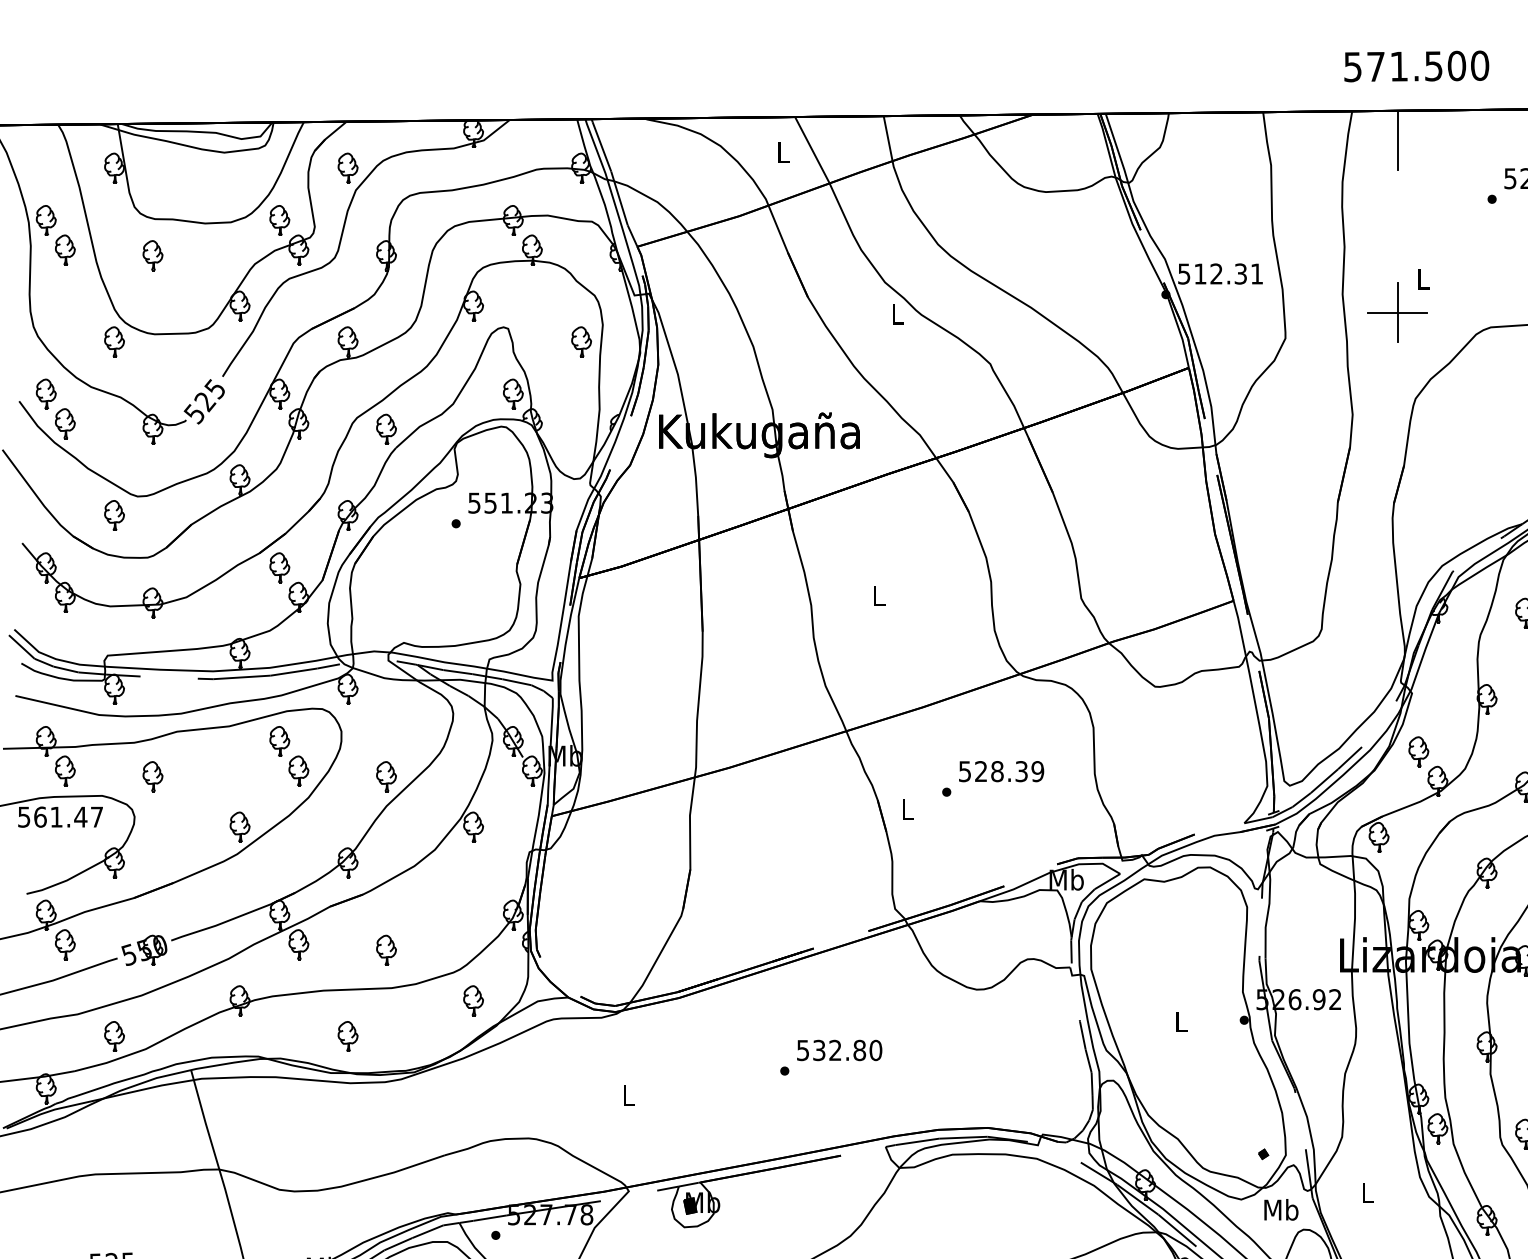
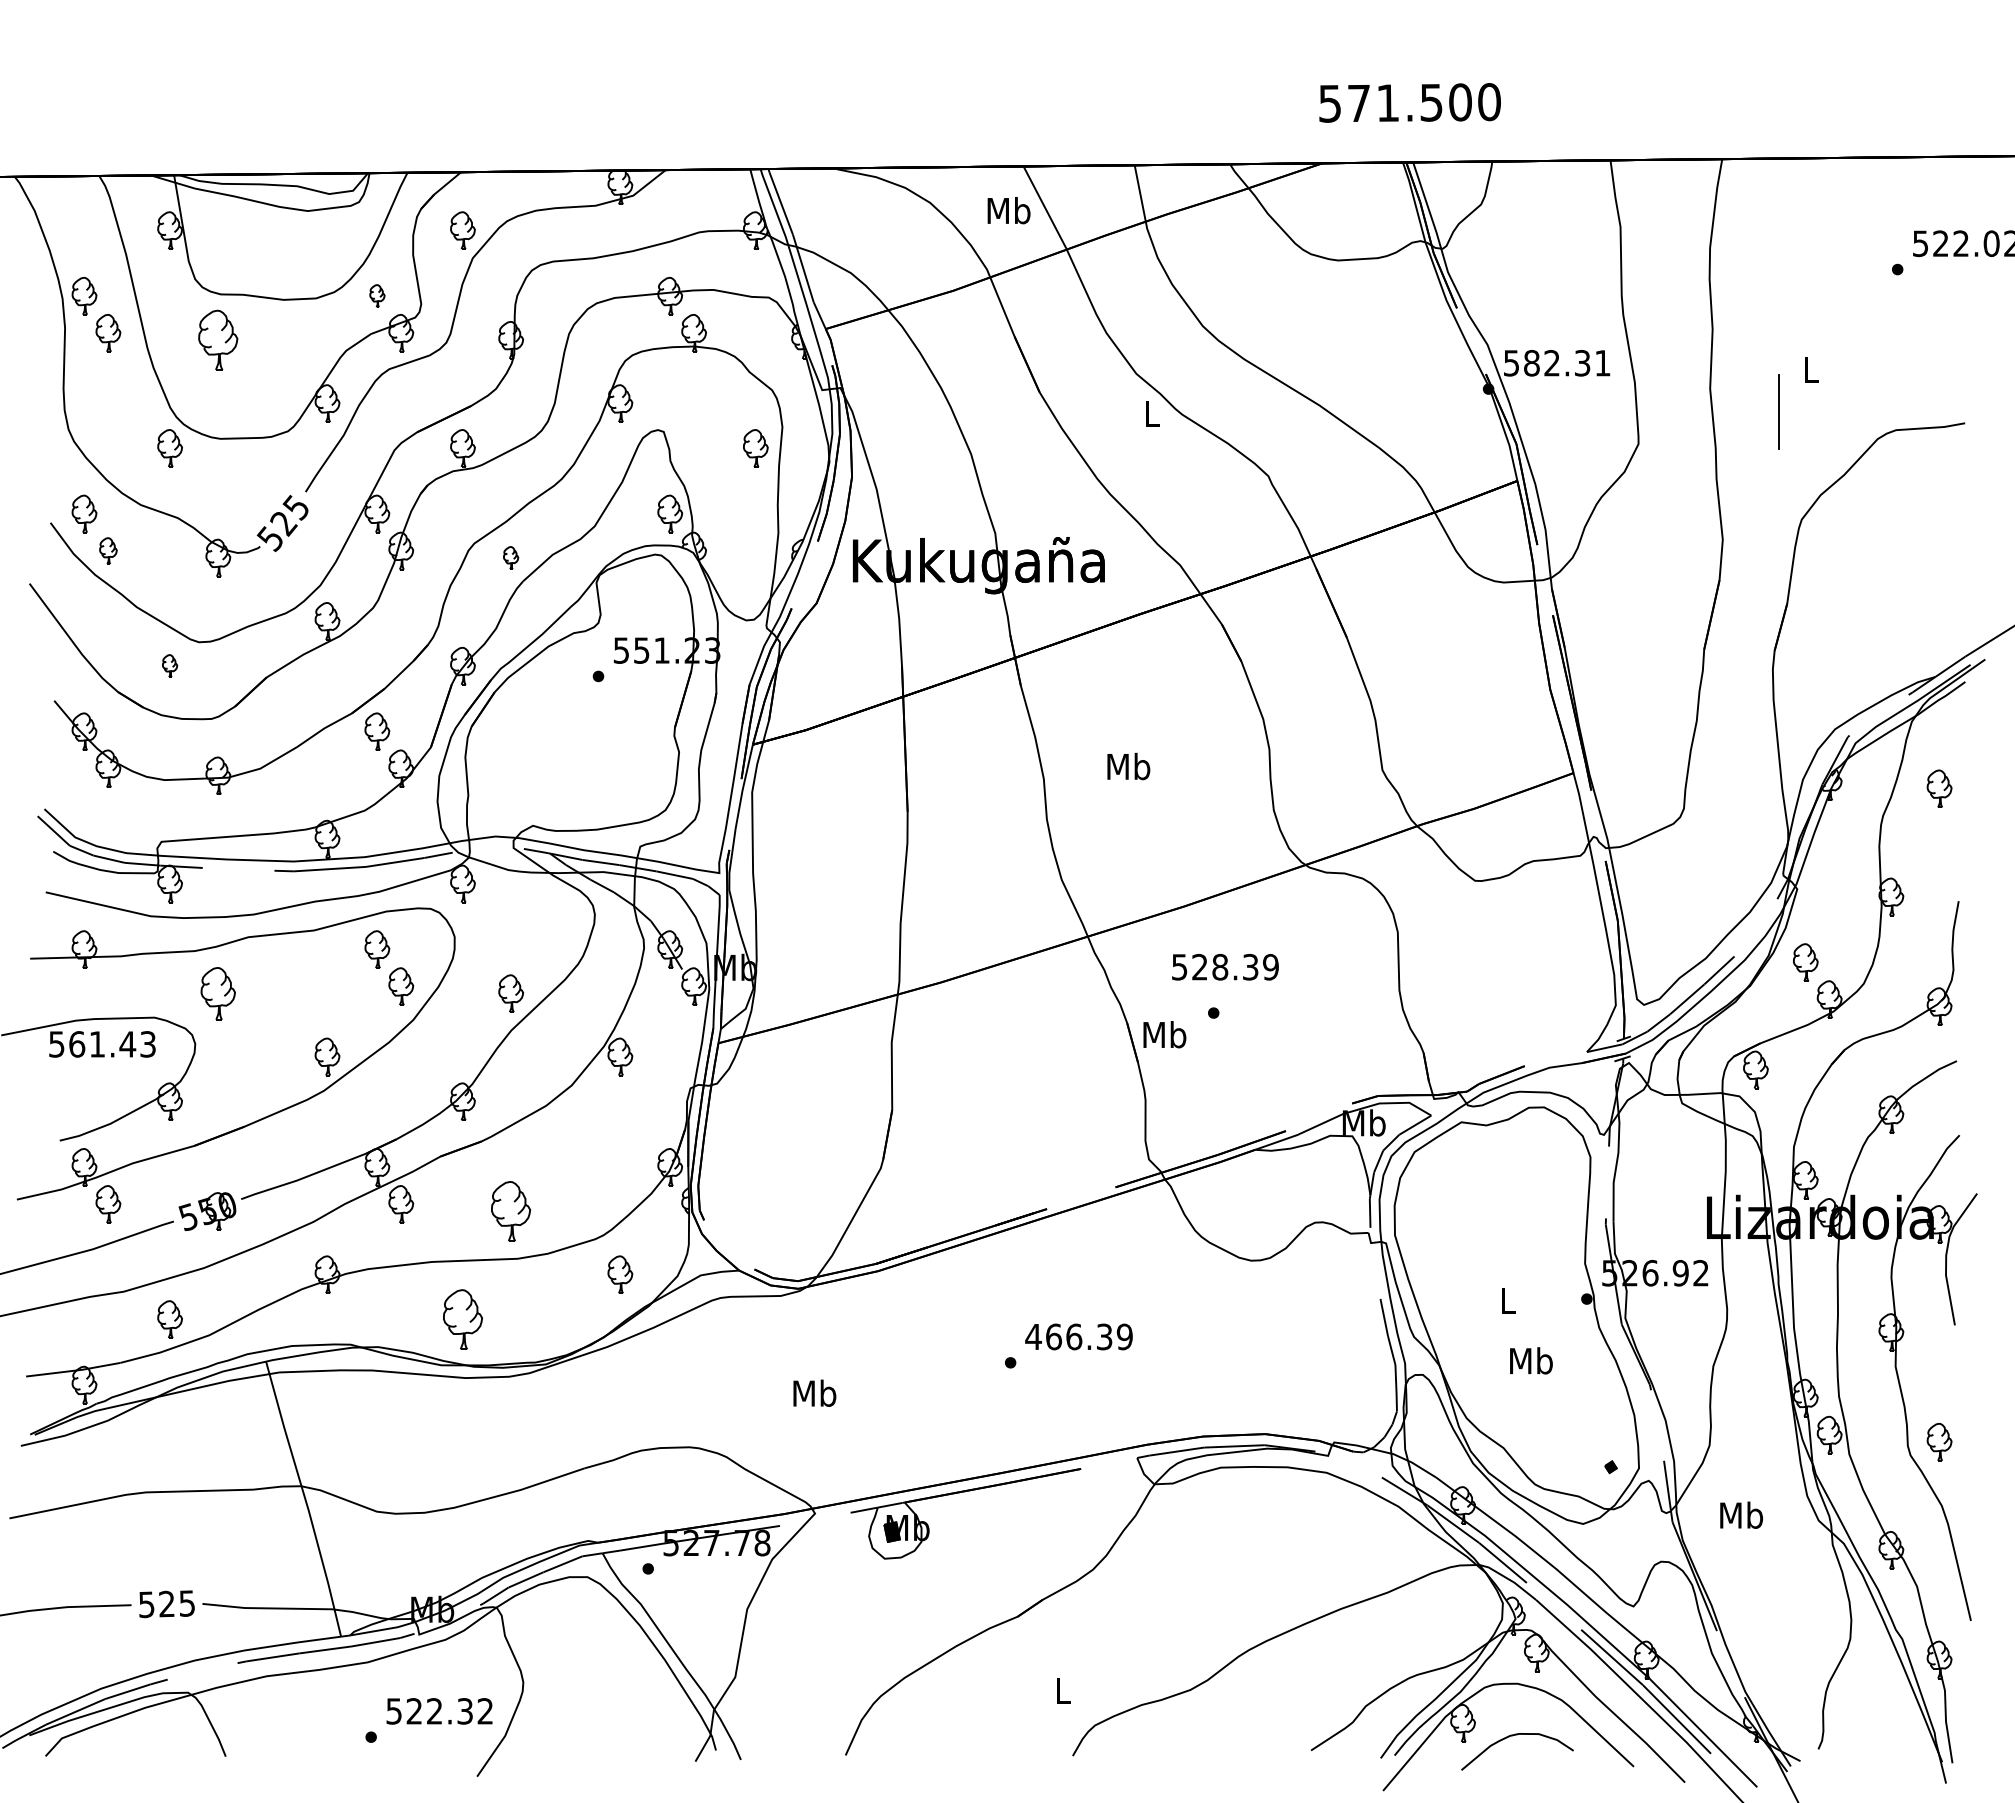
text: (1416, 66) -> (1409, 102), moved
line: (1397, 140) -> (1779, 195), removed
text: (783, 152) -> (1008, 210), L -> Mb
part: (279, 220) -> (377, 295), size x0.6
part: (153, 255) -> (218, 340), size x1.6
text: (1200, 274) -> (1531, 363), 512.31 -> 582.31
line: (1397, 312) -> (1778, 411), removed
part: (65, 423) -> (108, 550), size x0.7
part: (385, 428) -> (510, 557), size x0.6
part: (114, 515) -> (169, 665), size x0.6
text: (878, 595) -> (1128, 766), L -> Mb
part: (65, 771) -> (108, 986), removed
text: (1001, 771) -> (1225, 967), moved
part: (153, 776) -> (218, 993), size x1.4
text: (907, 809) -> (1164, 1034), L -> Mb
text: (96, 817) -> (147, 1044), 561.47 -> 561.43
part: (386, 950) -> (511, 1211), size x1.6
part: (347, 1036) -> (462, 1319), size x1.6
text: (838, 1050) -> (1078, 1336), 532.80 -> 466.39
text: (628, 1094) -> (814, 1392), L -> Mb
text: (1367, 1192) -> (1741, 1514), L -> Mb
text: (1281, 1209) -> (1531, 1360), moved

